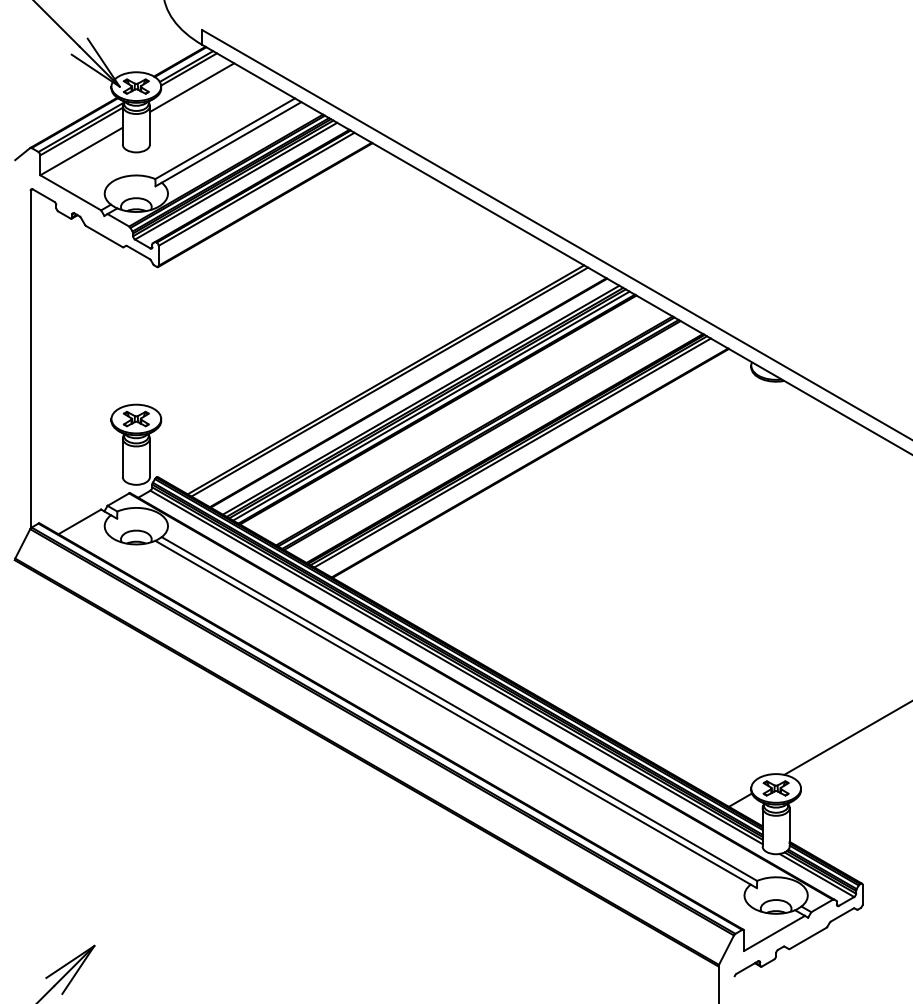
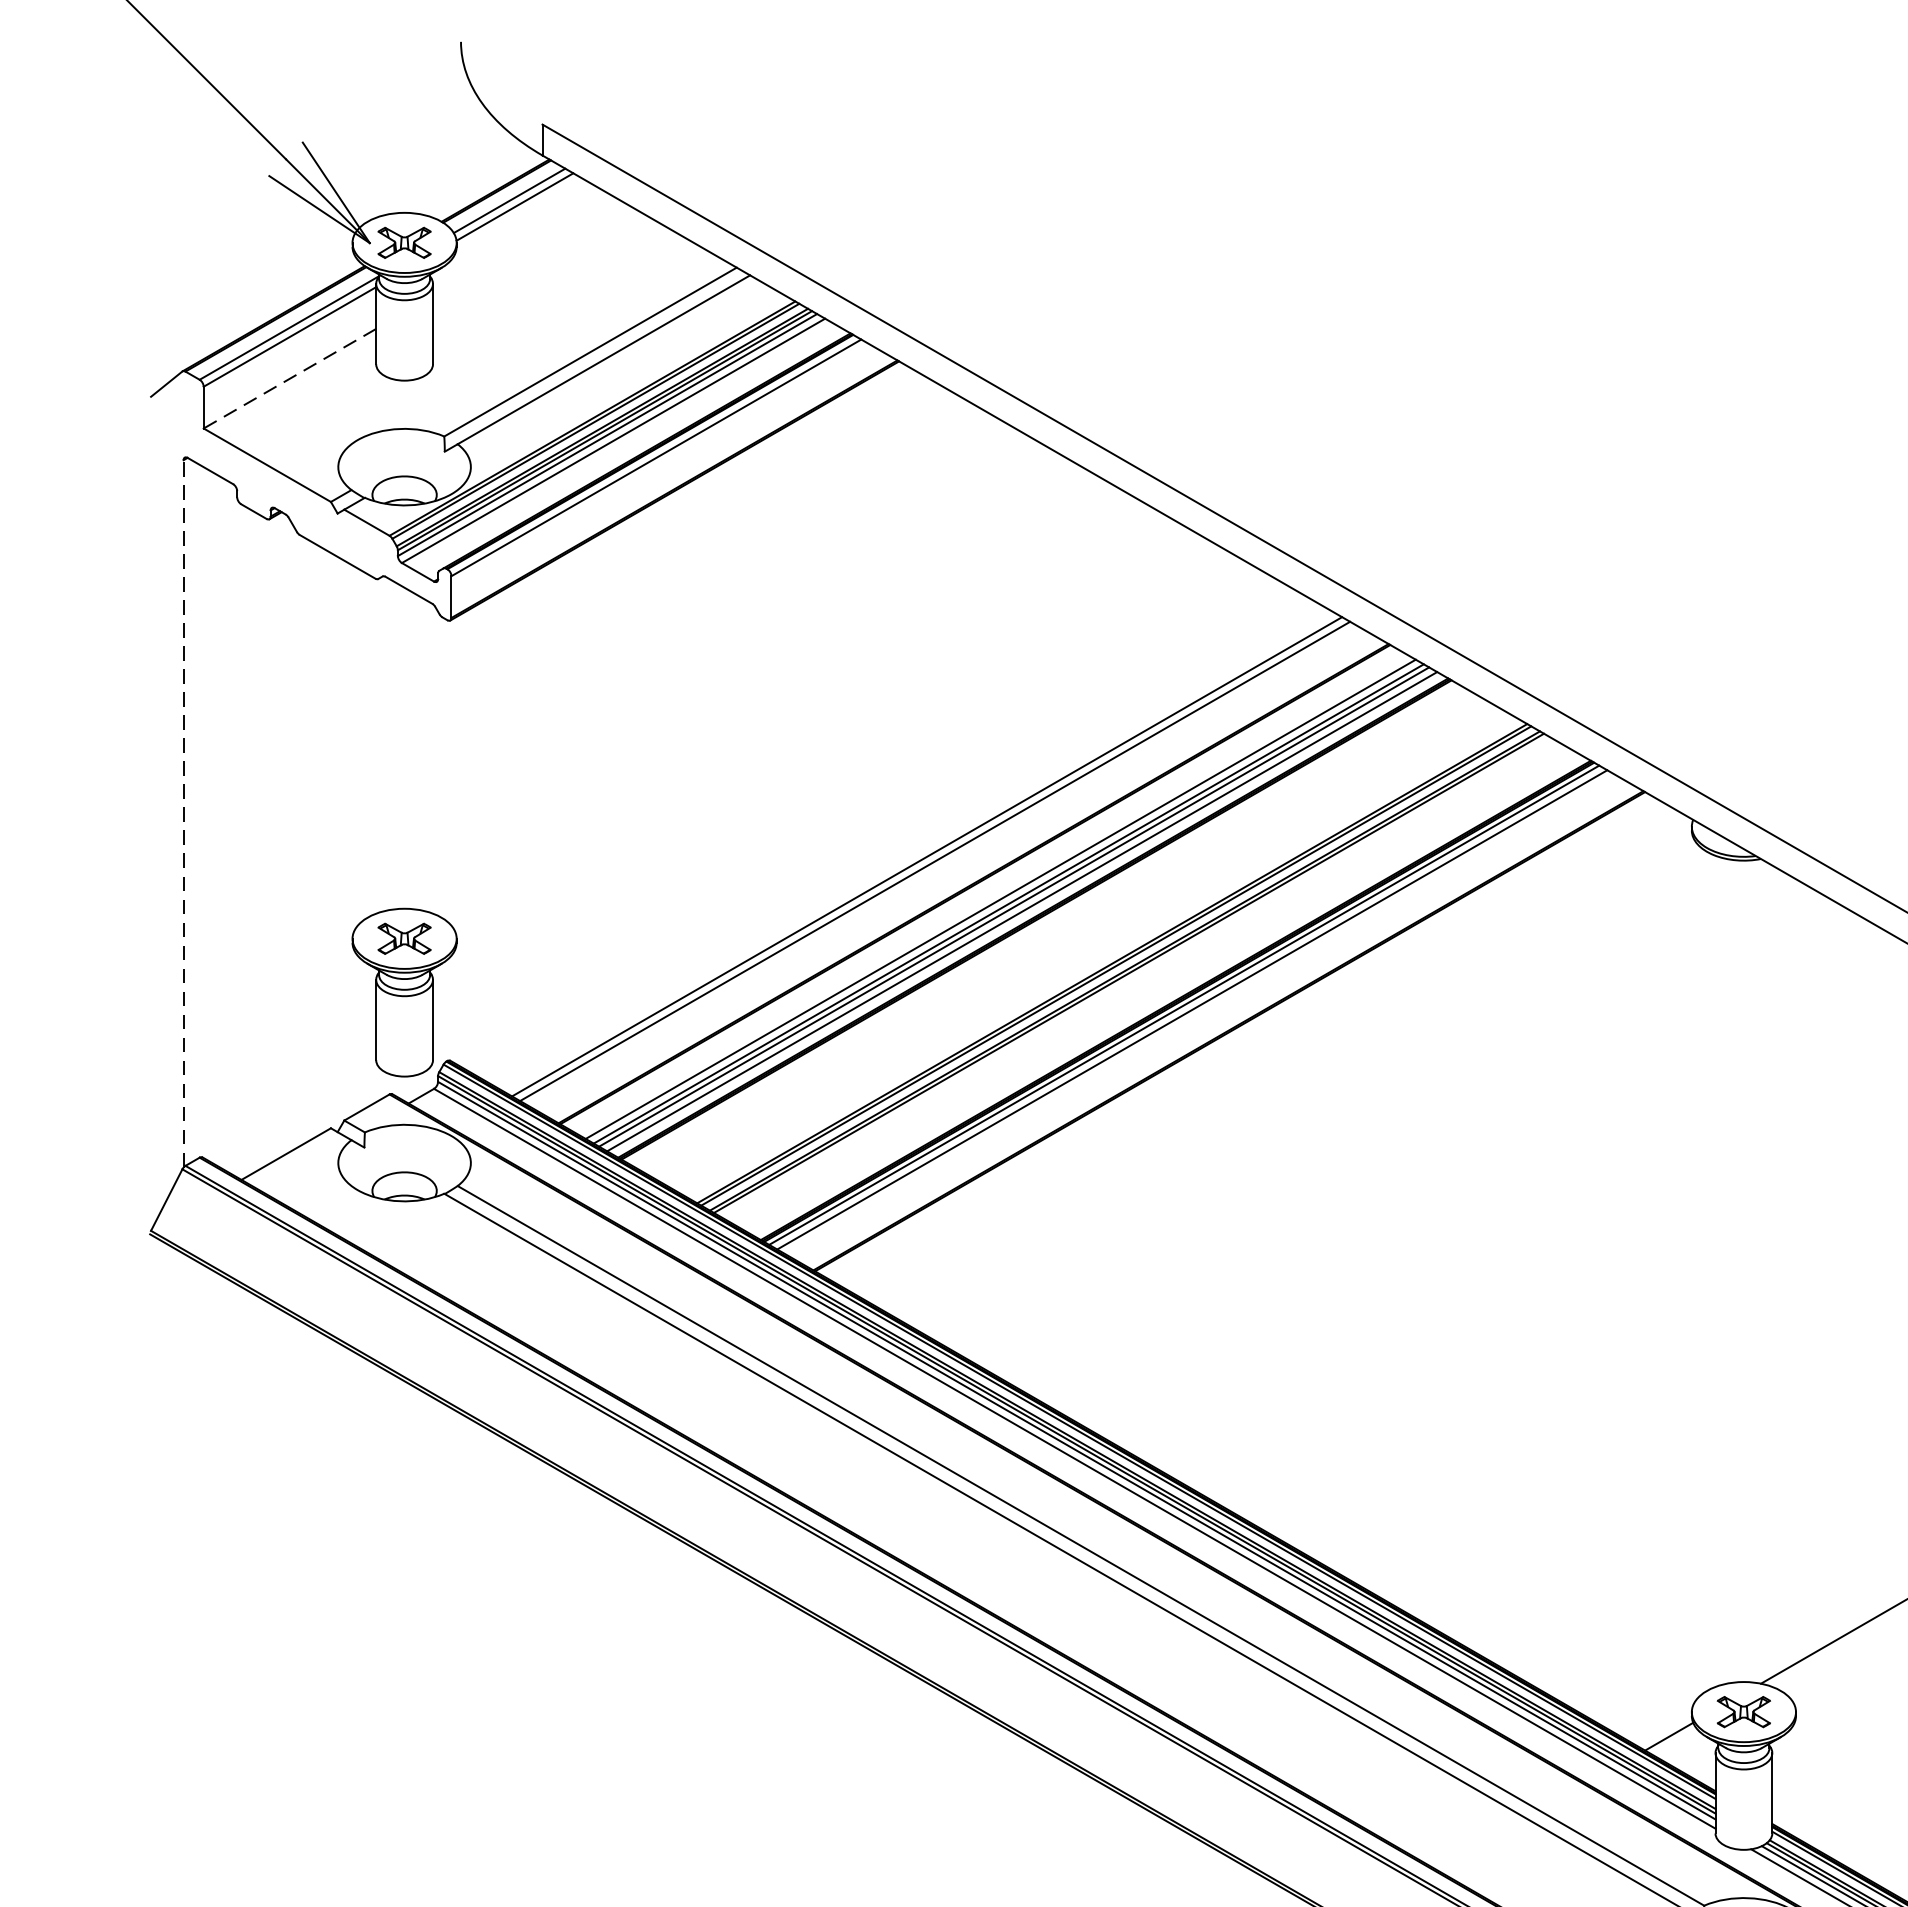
line: (191, 87) -> (520, 244), removed
line: (81, 151) -> (289, 378), solid -> dashed
line: (30, 359) -> (182, 814), solid -> dashed

